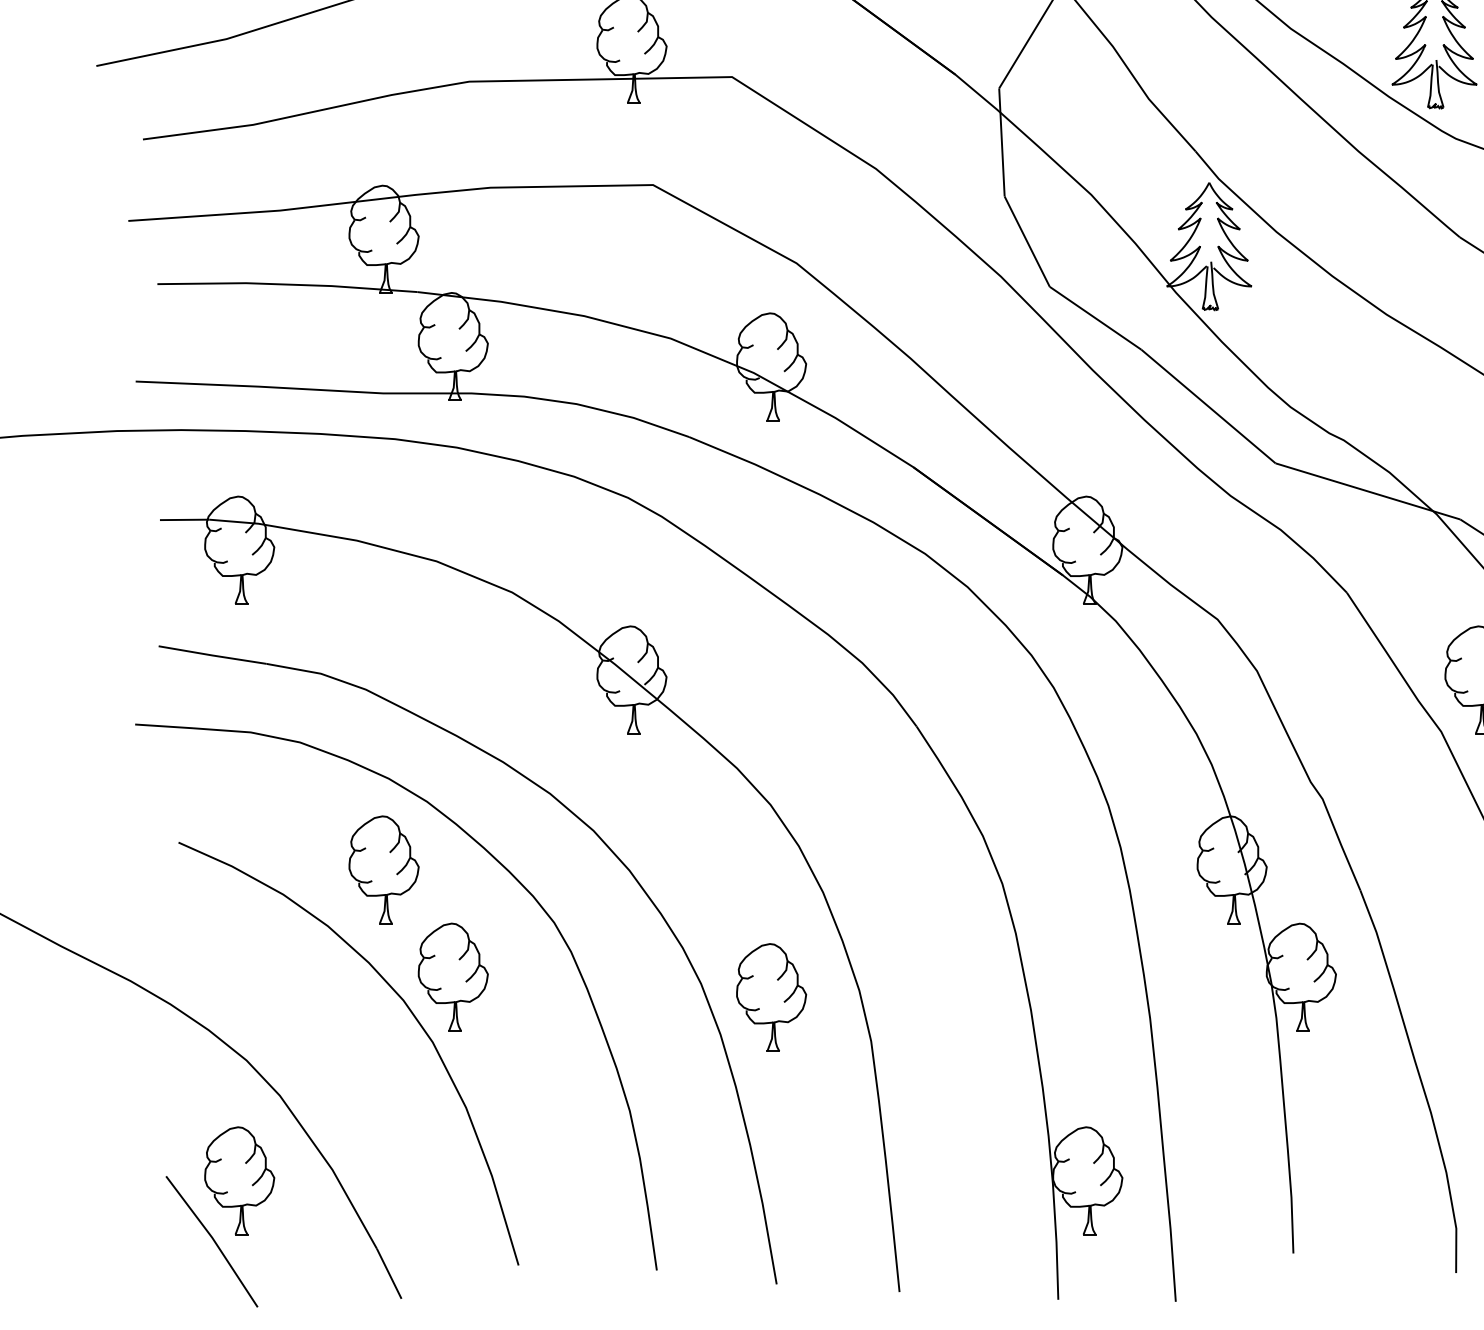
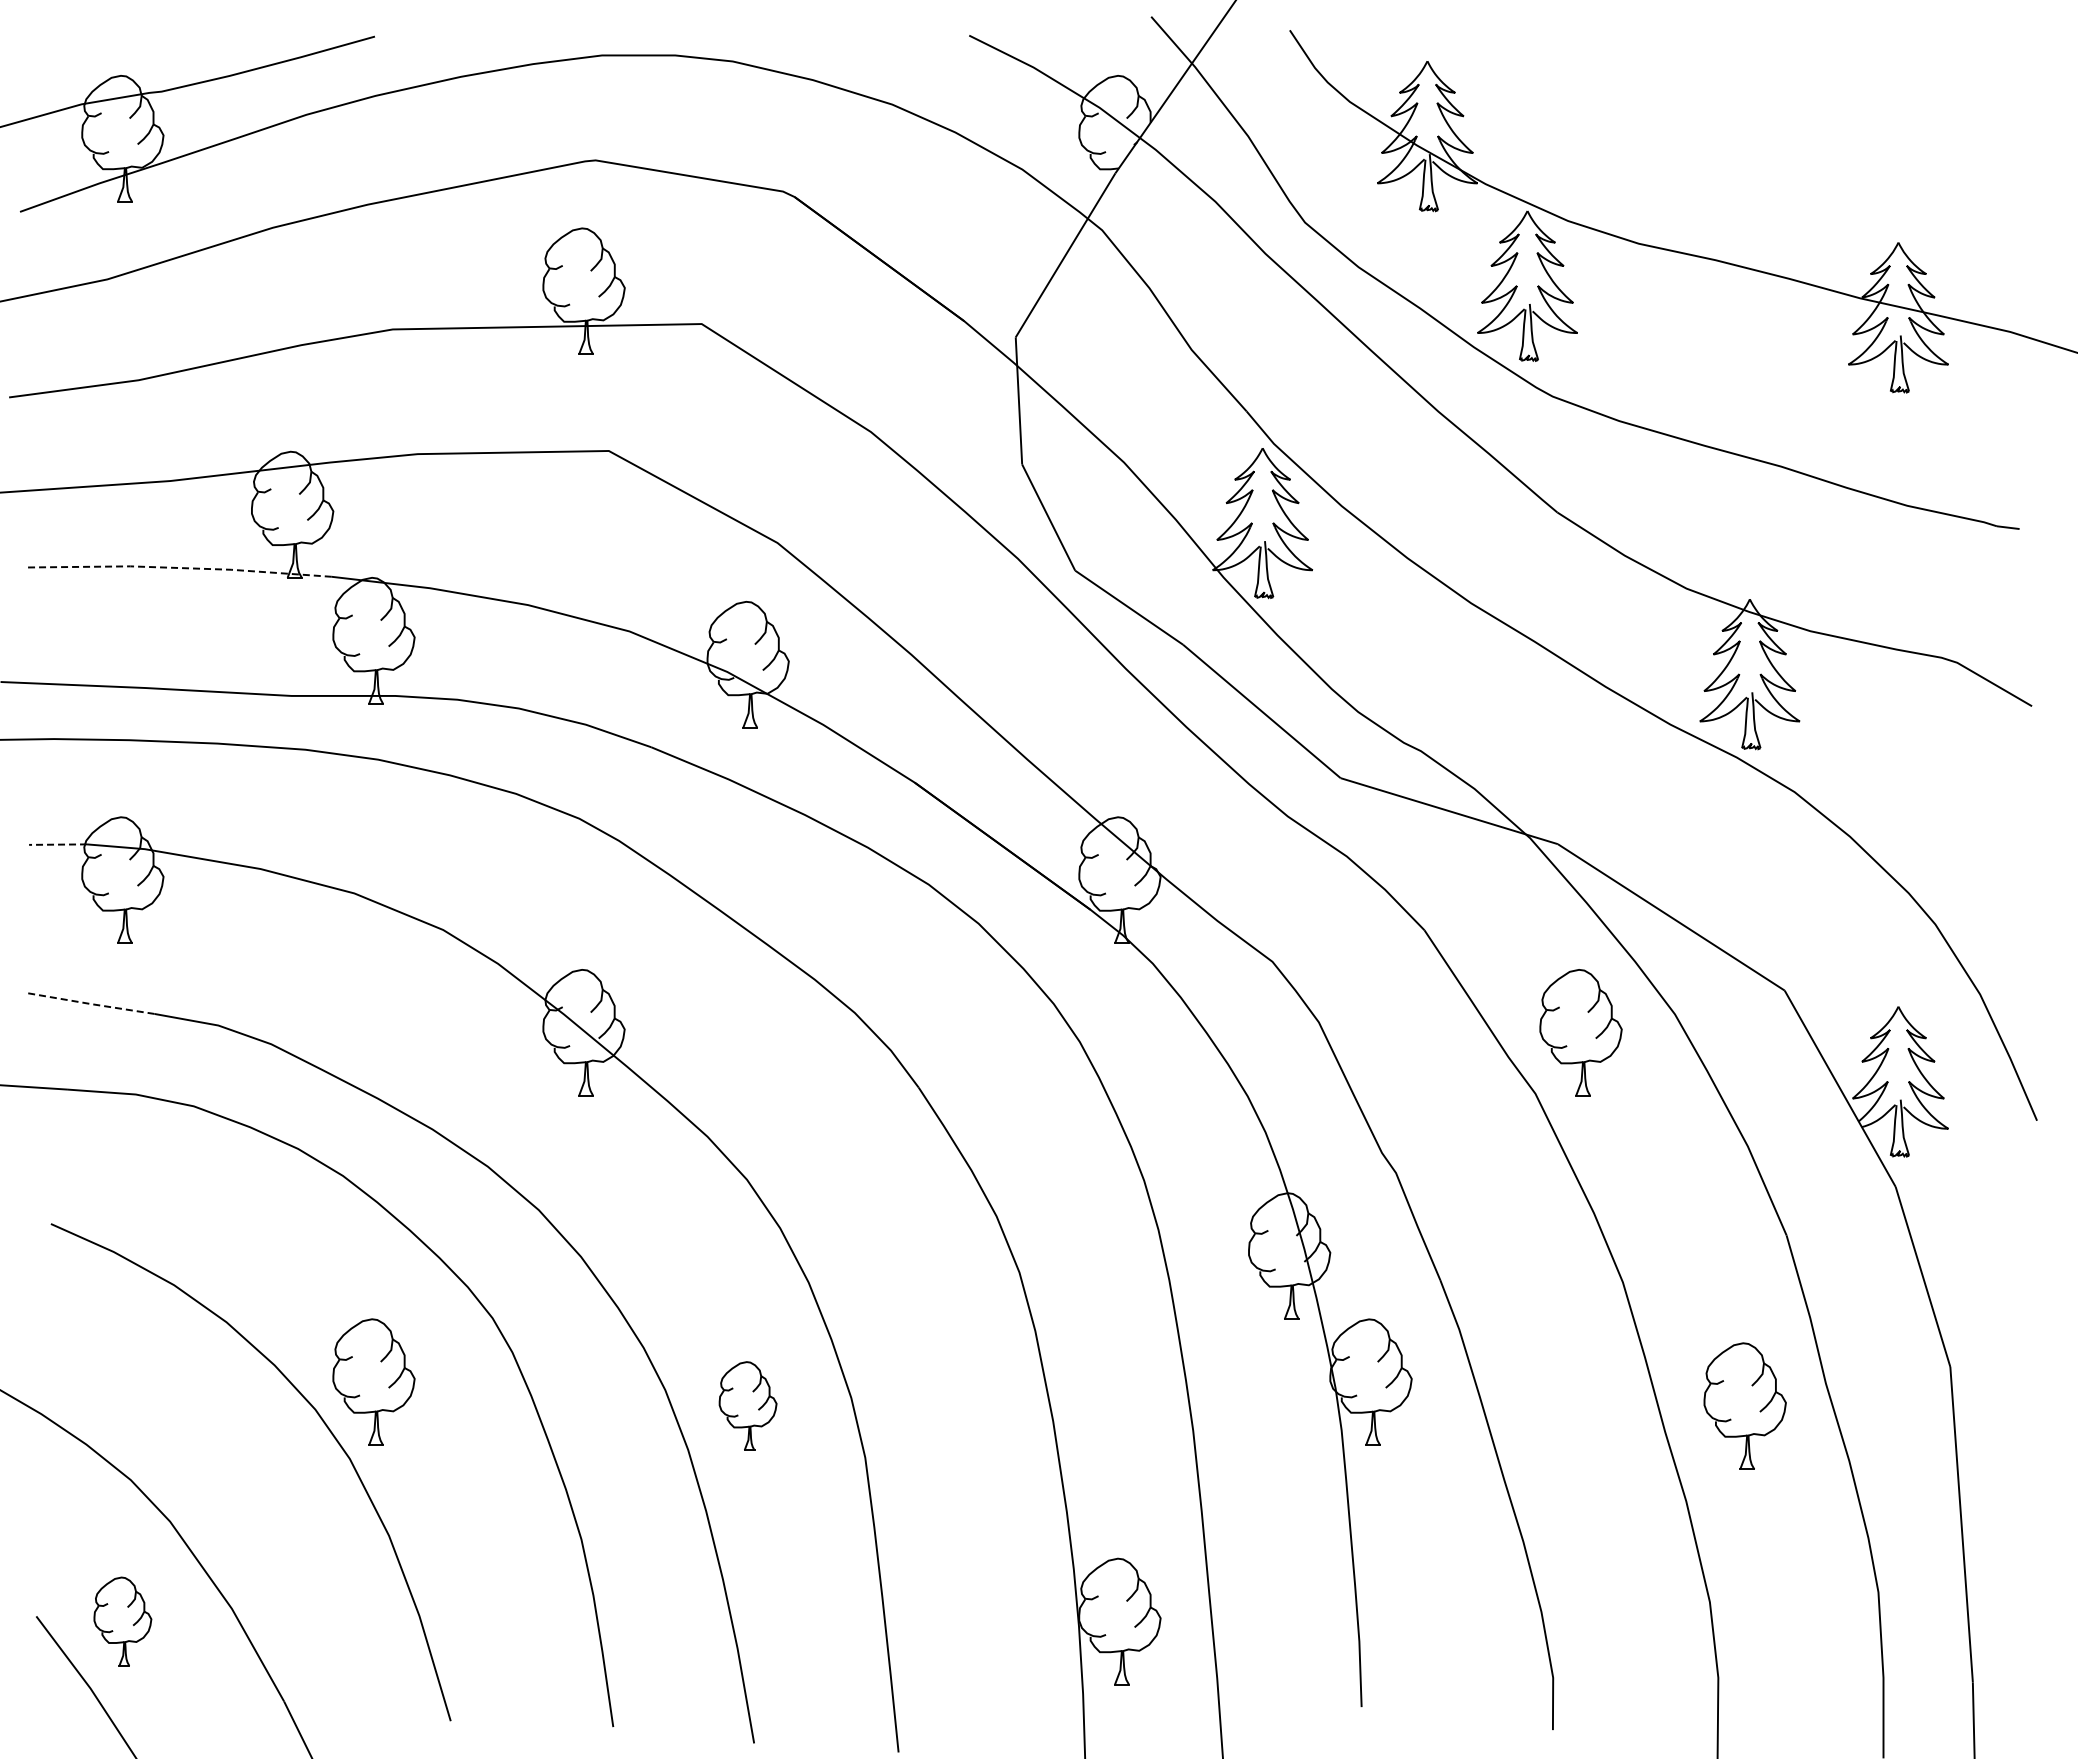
line: (287, 284) -> (178, 567), solid -> dashed
line: (184, 519) -> (58, 844), solid -> dashed
line: (212, 655) -> (90, 1004), solid -> dashed
part: (384, 869) -> (292, 1255), removed
part: (771, 996) -> (747, 1405), size x0.7
part: (239, 1180) -> (122, 1621), size x0.7

